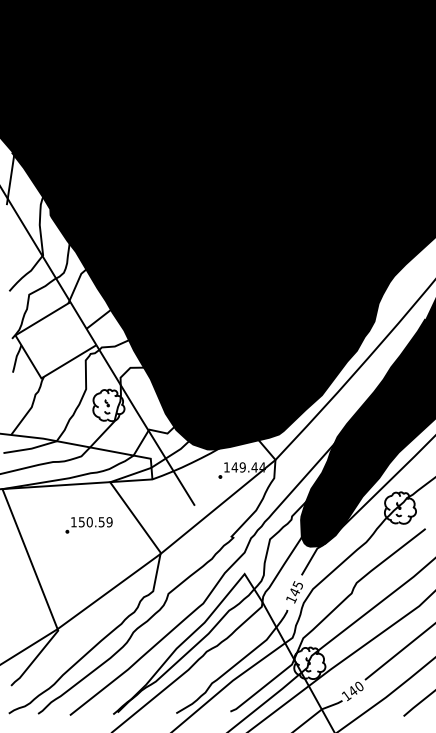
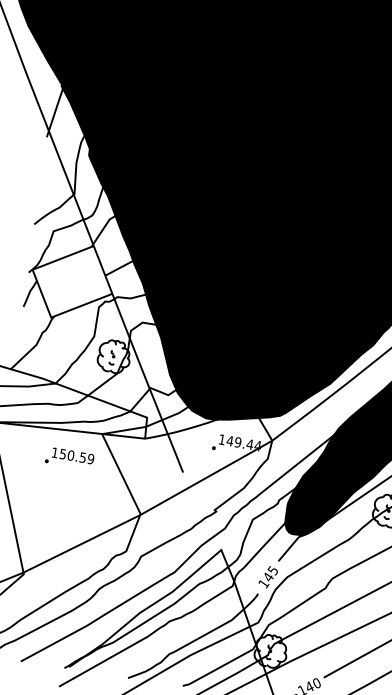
part: (88, 525) -> (69, 458), moved

